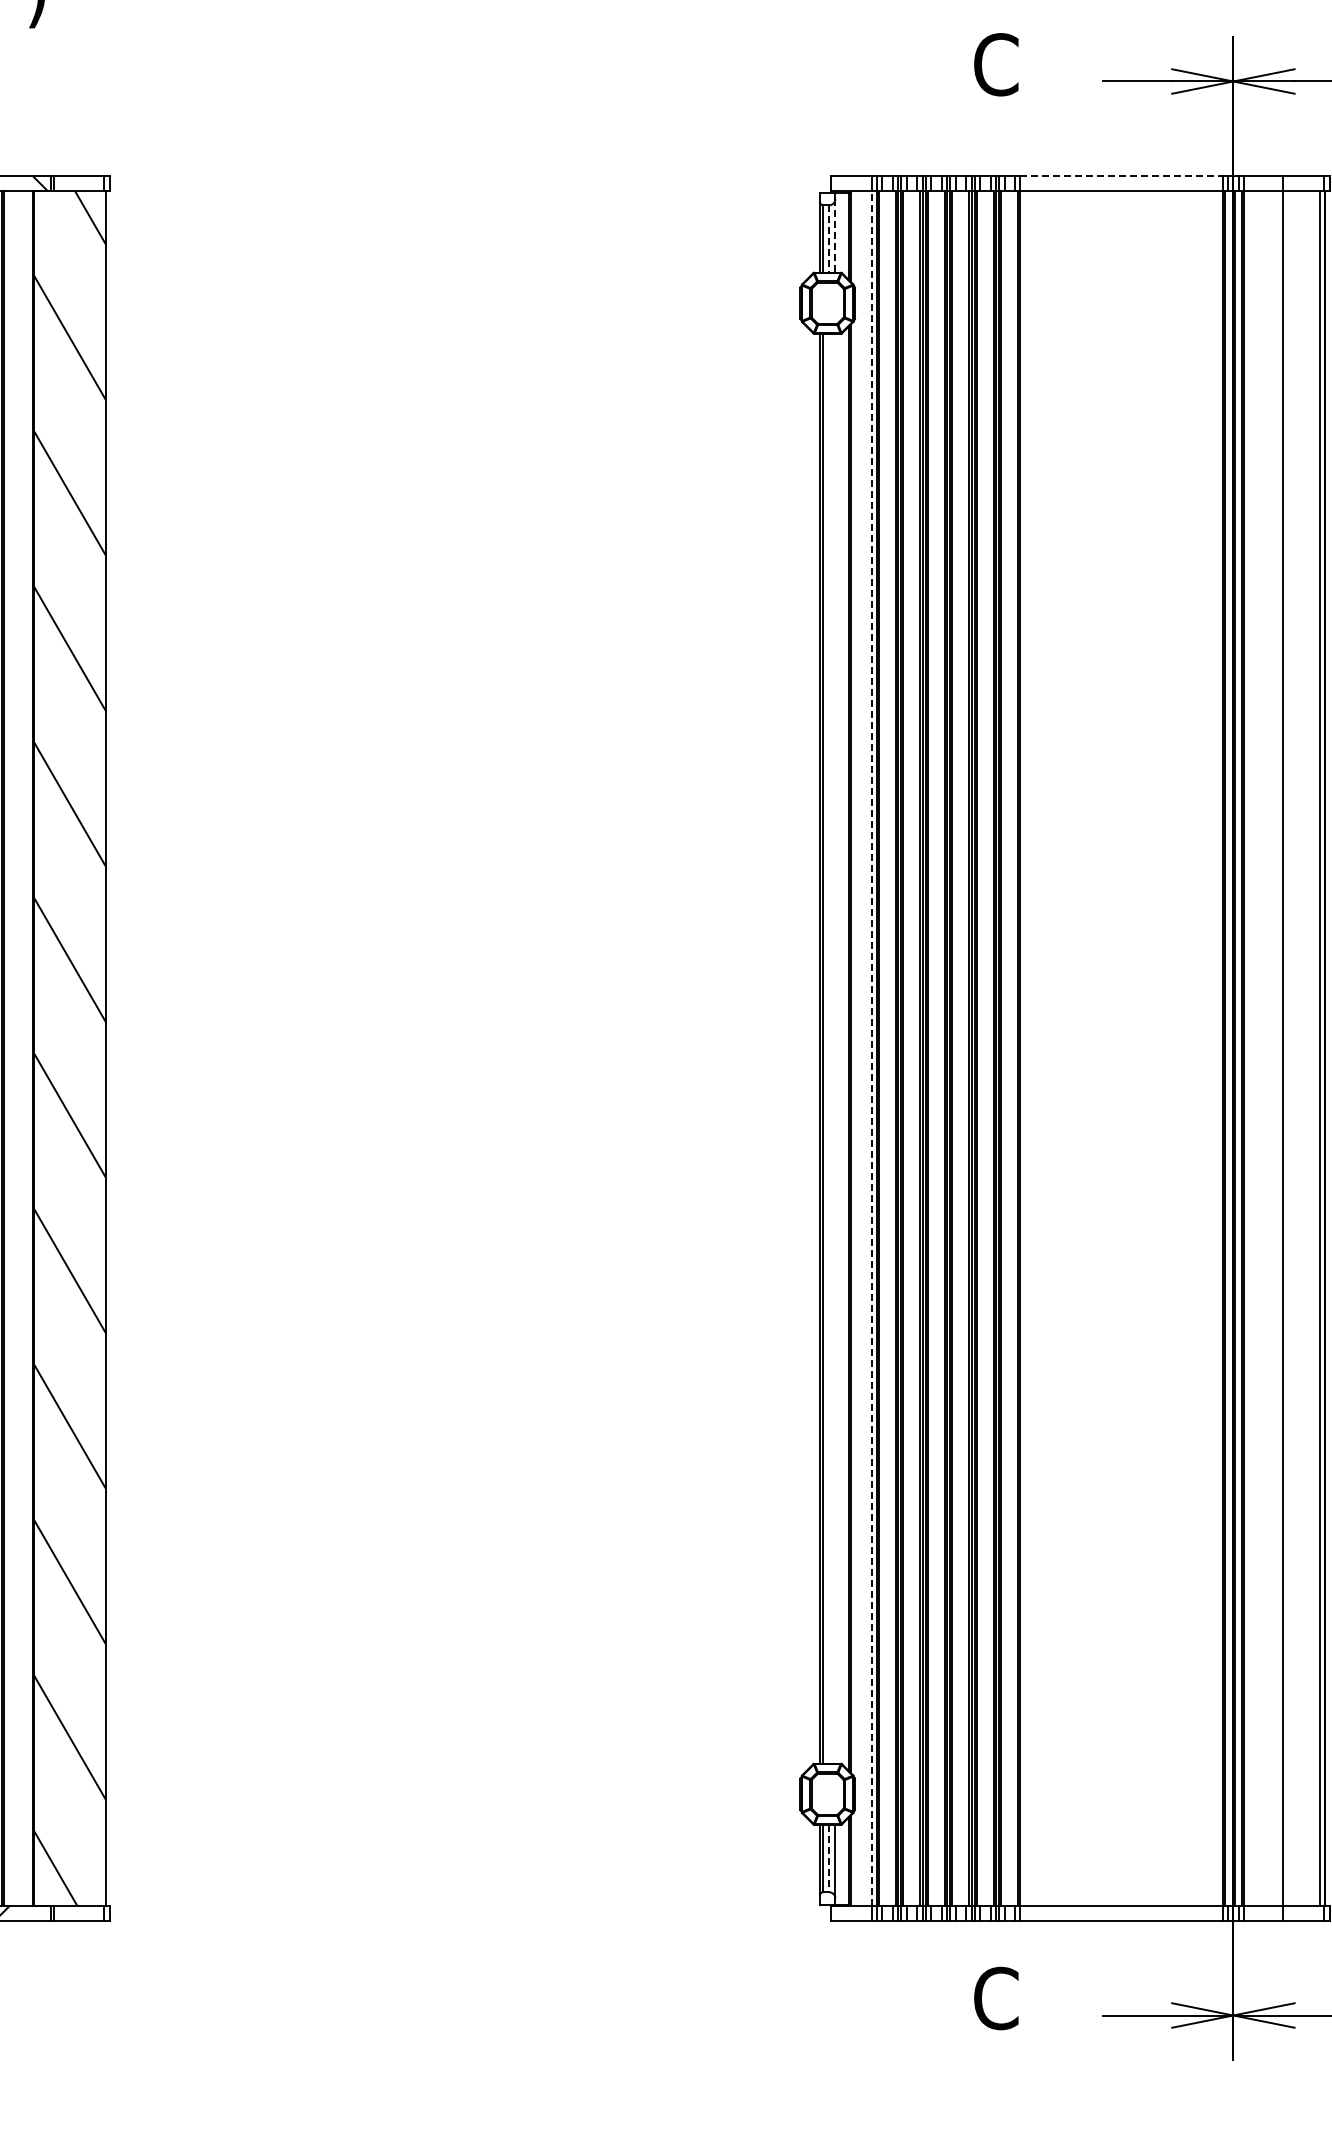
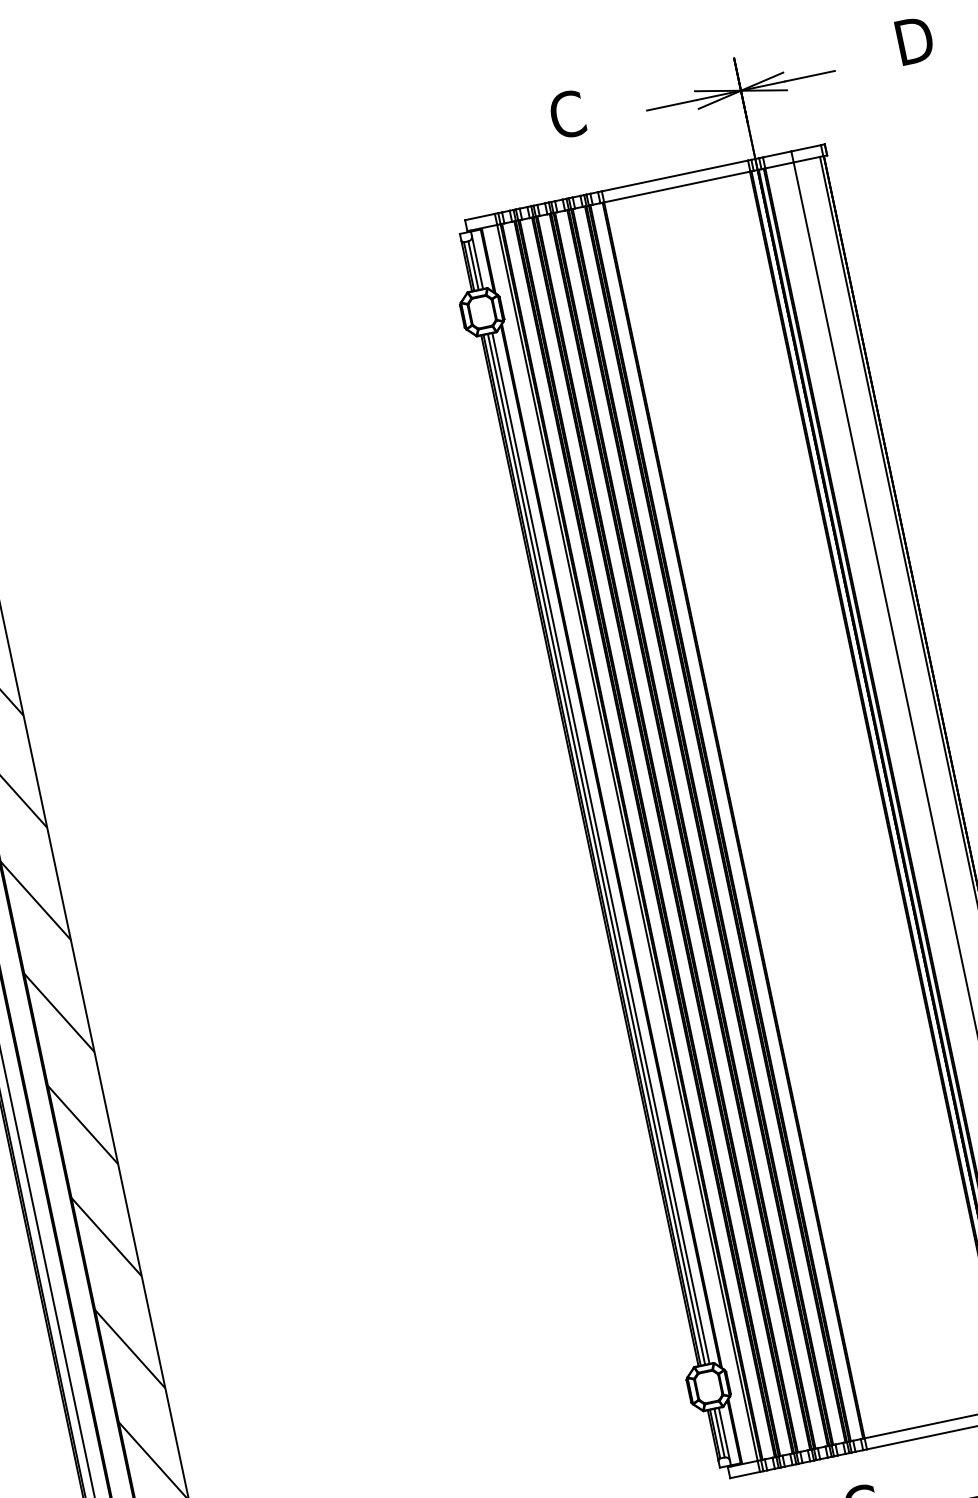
line: (1122, 176) -> (675, 176), dashed -> solid
line: (835, 235) -> (477, 262), dashed -> solid
line: (829, 238) -> (473, 265), dashed -> solid
line: (829, 1048) -> (596, 849), added
line: (835, 1048) -> (601, 848), added
line: (872, 1048) -> (627, 842), dashed -> solid
line: (829, 1858) -> (719, 1433), dashed -> solid

